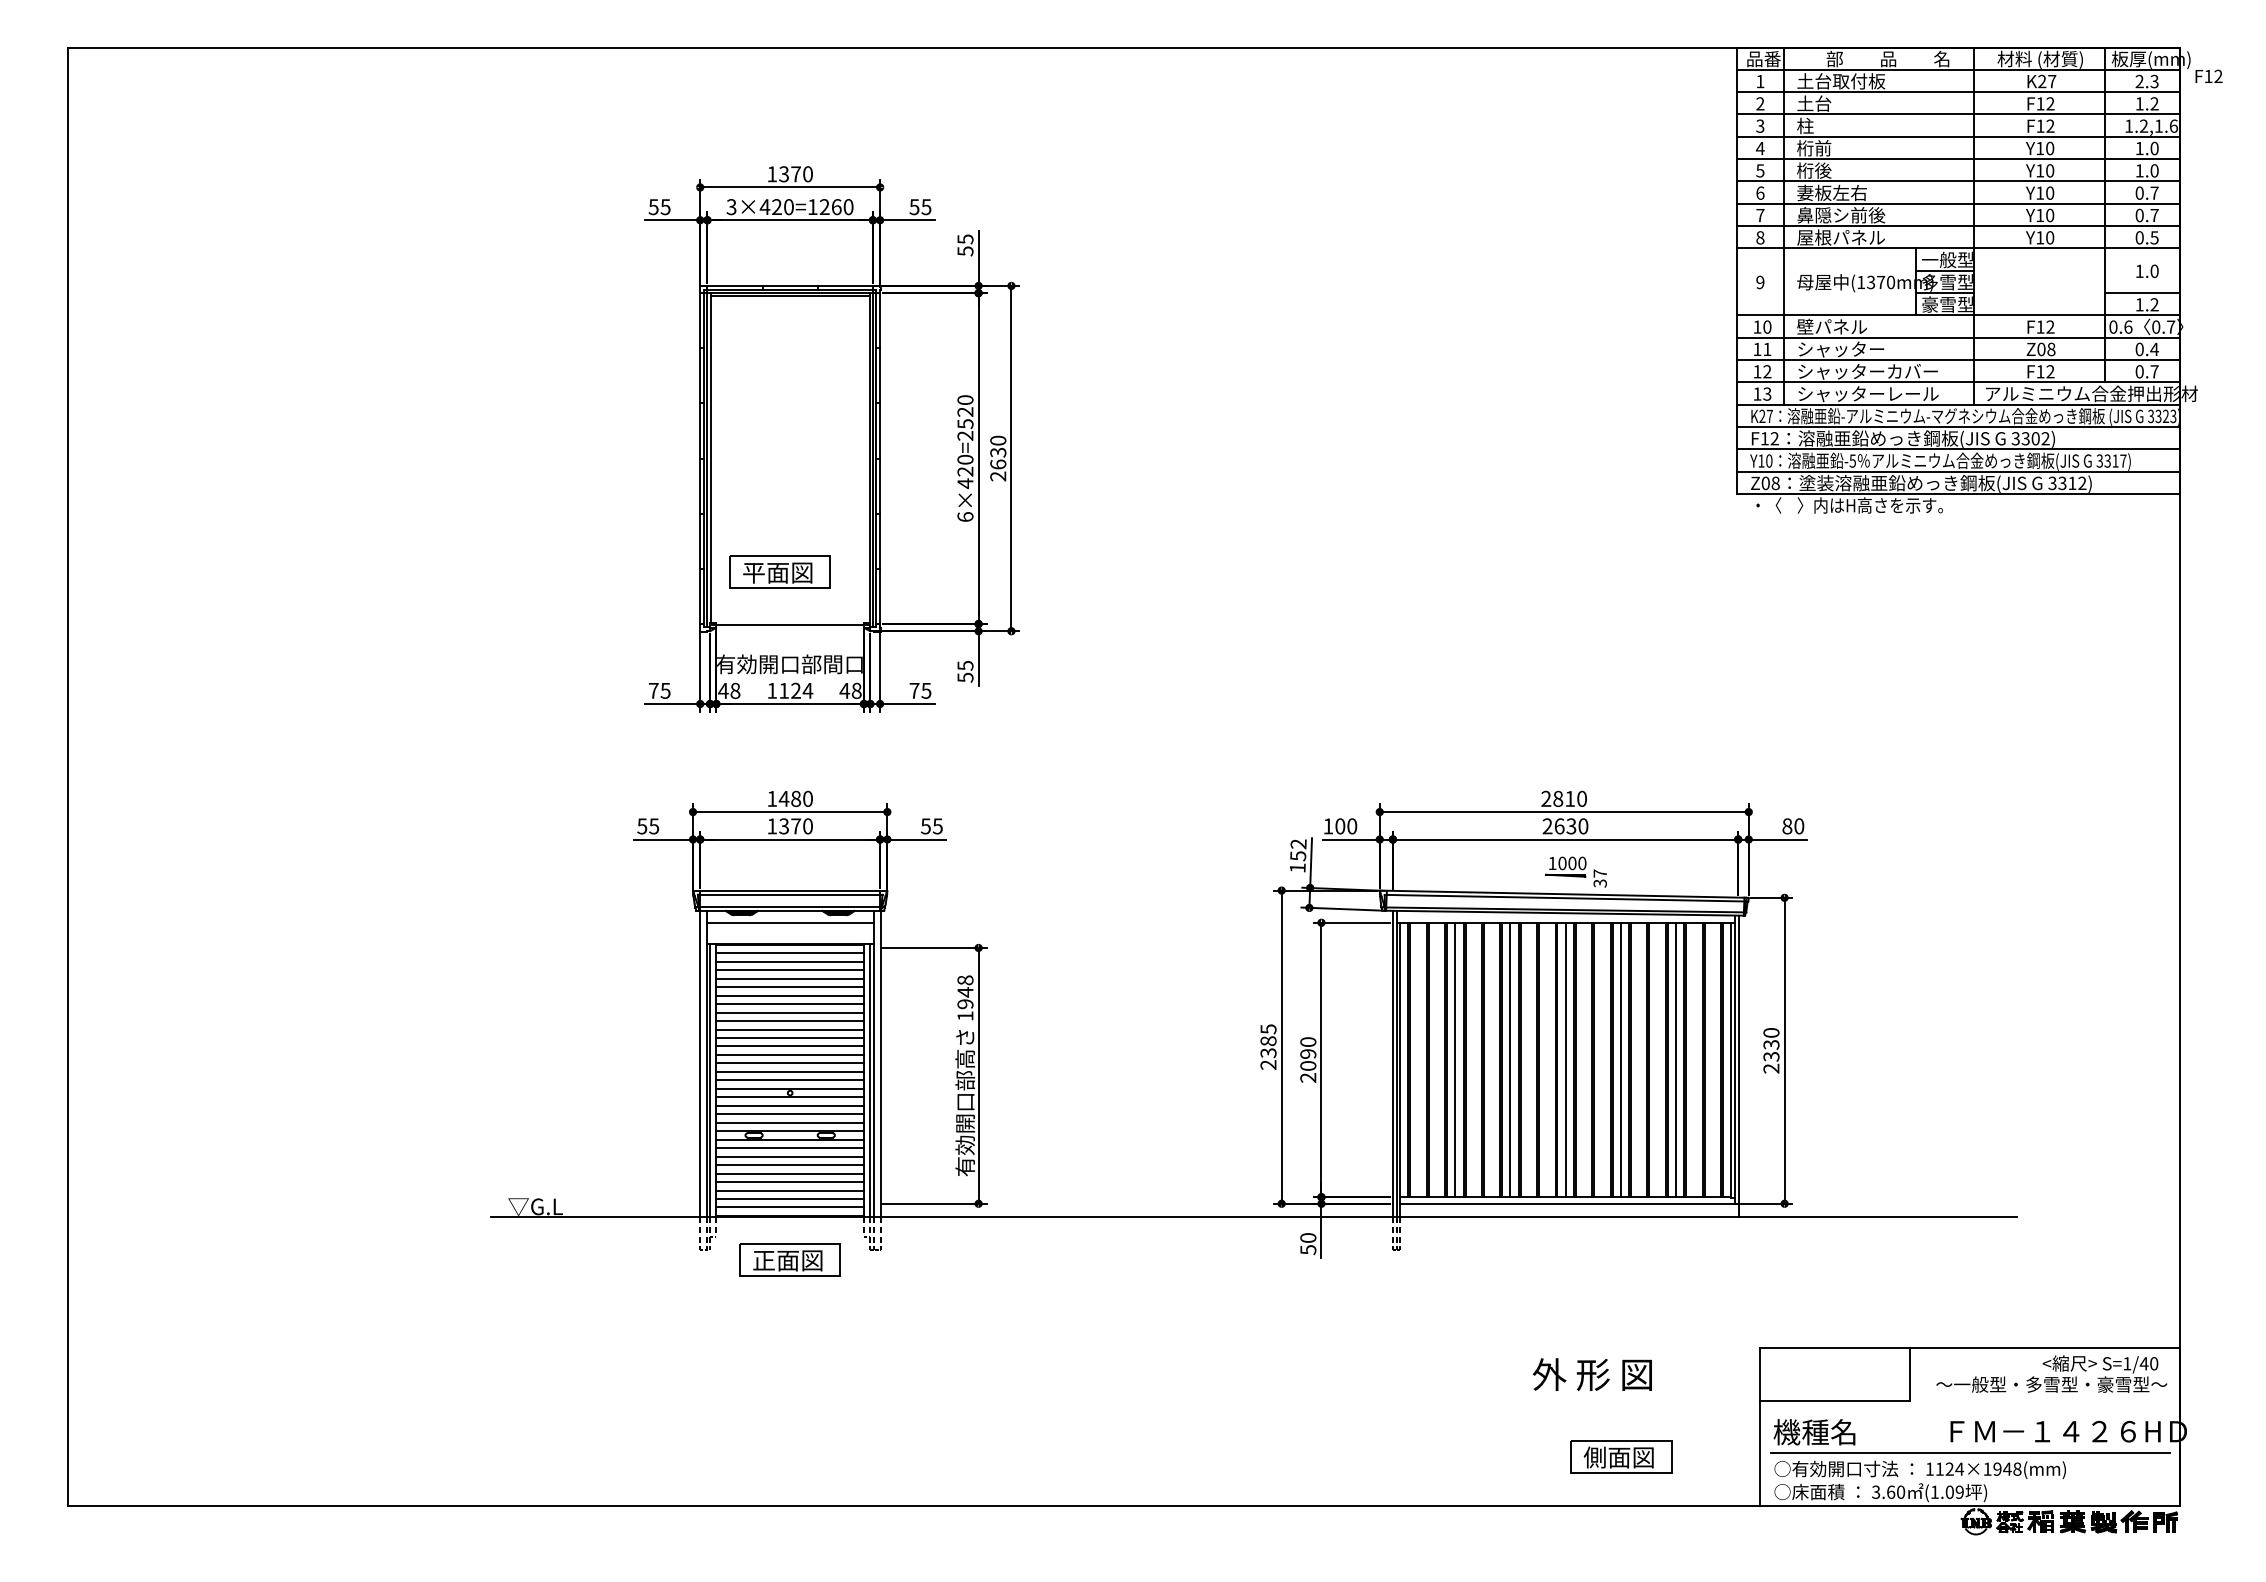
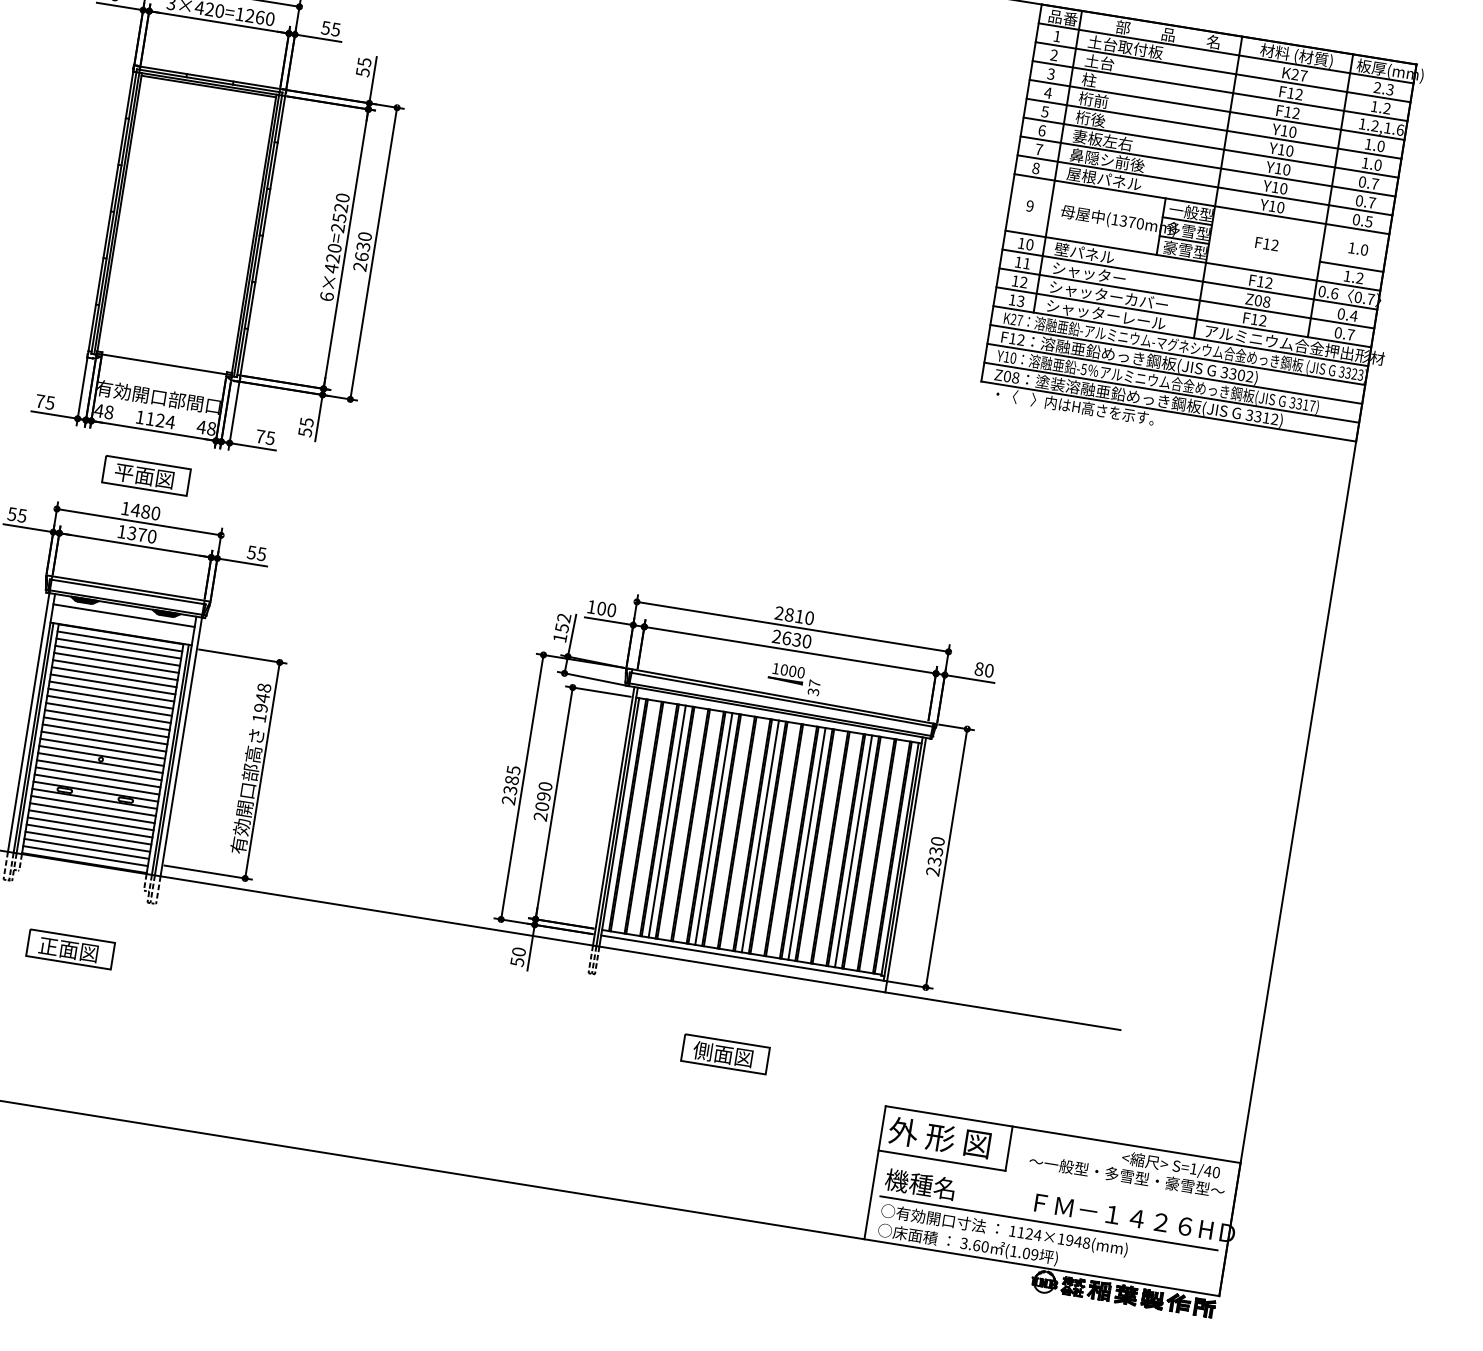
text: (2208, 75) -> (1266, 243), moved
part: (779, 571) -> (145, 475), moved
part: (789, 1259) -> (70, 948), moved
text: (1591, 1374) -> (939, 1137), moved
part: (1621, 1456) -> (725, 1053), moved

